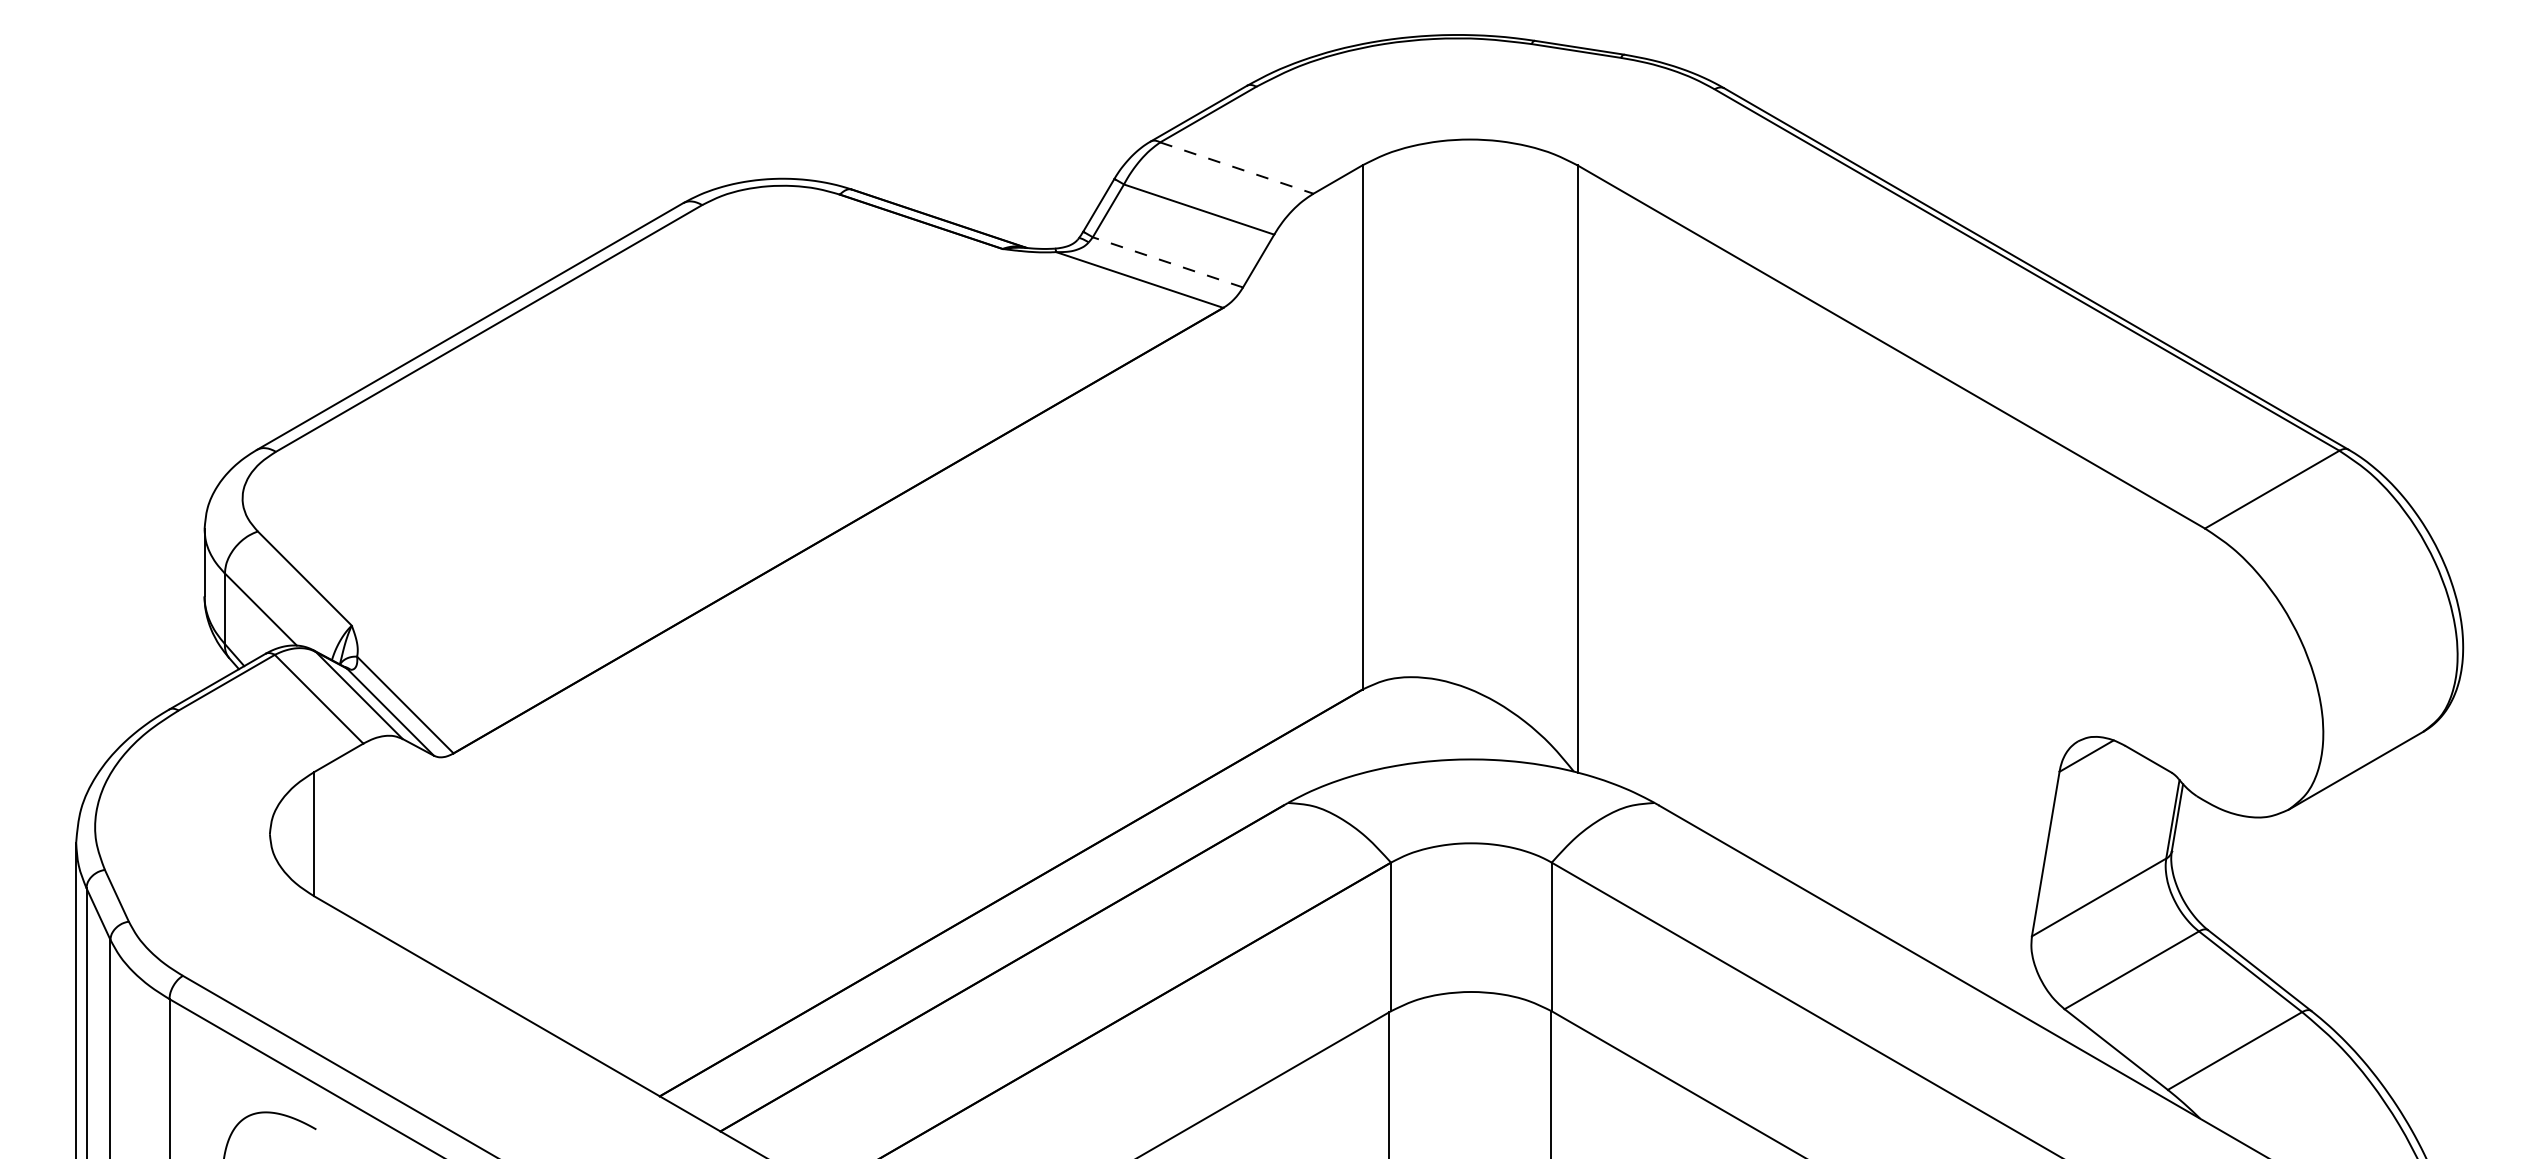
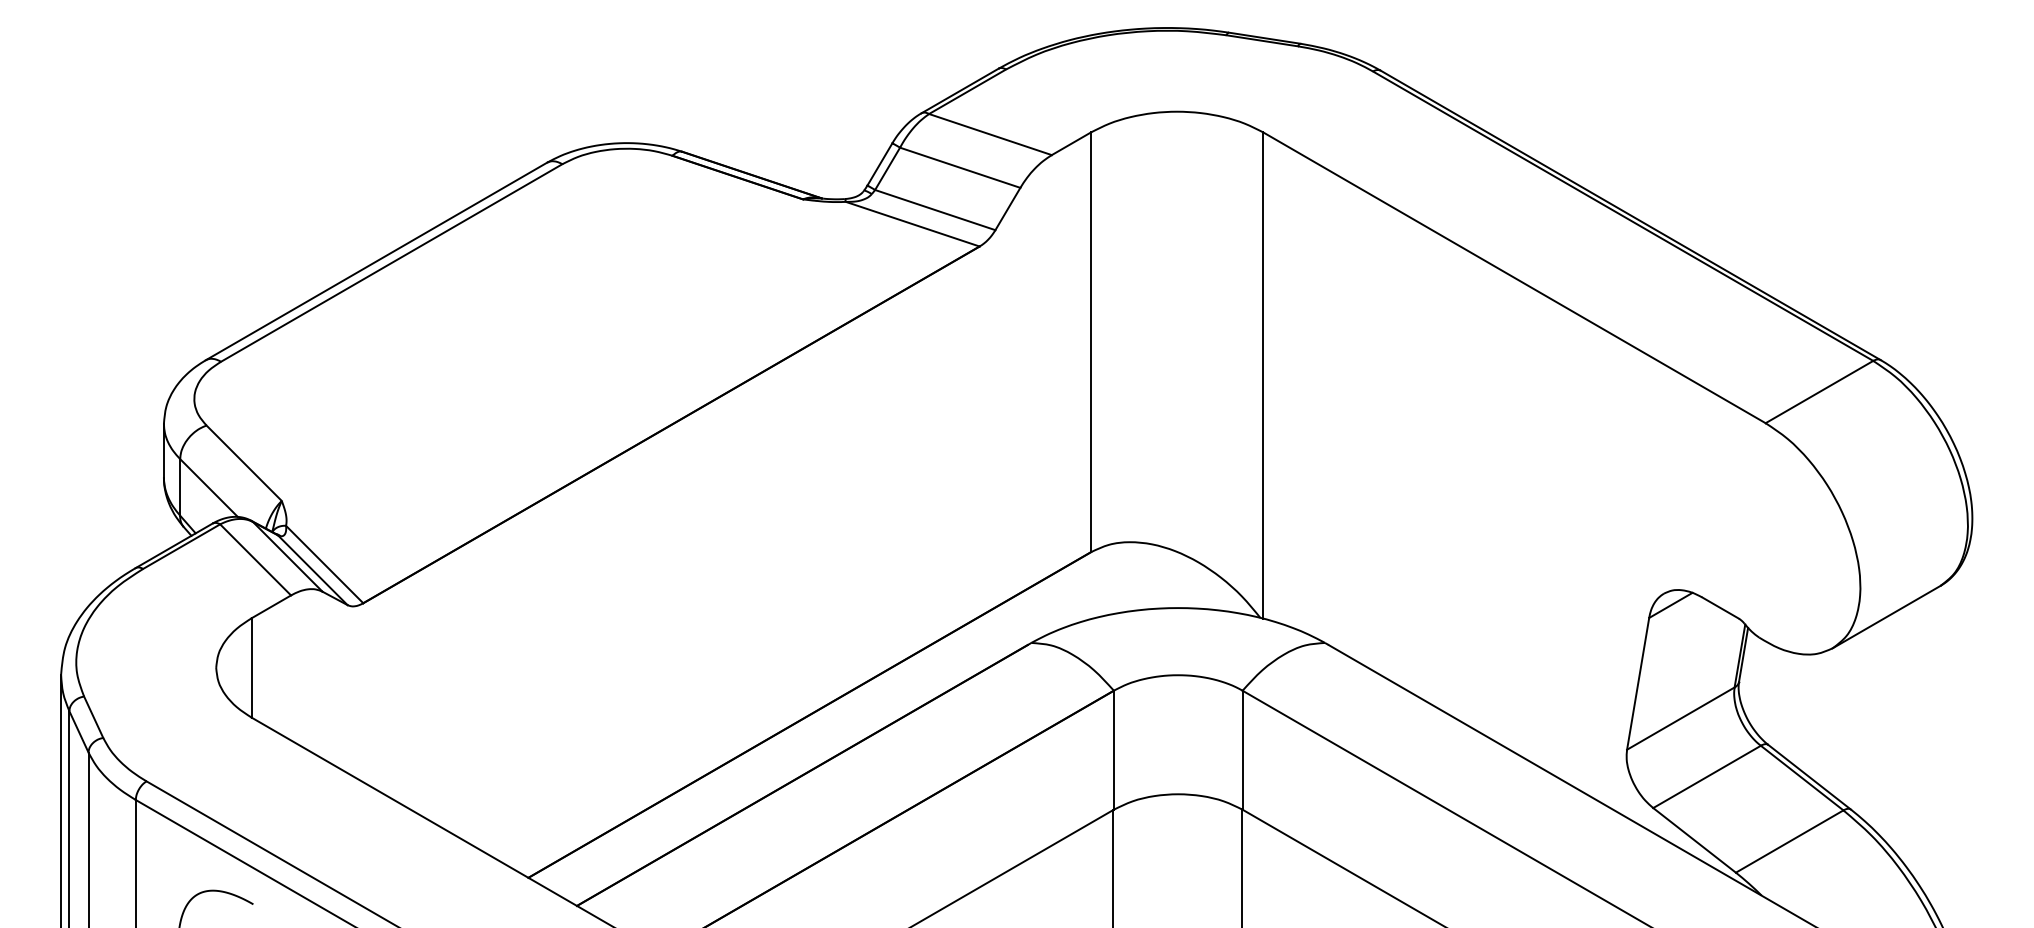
line: (1236, 168) -> (990, 134), dashed -> solid
line: (1167, 262) -> (934, 210), dashed -> solid

